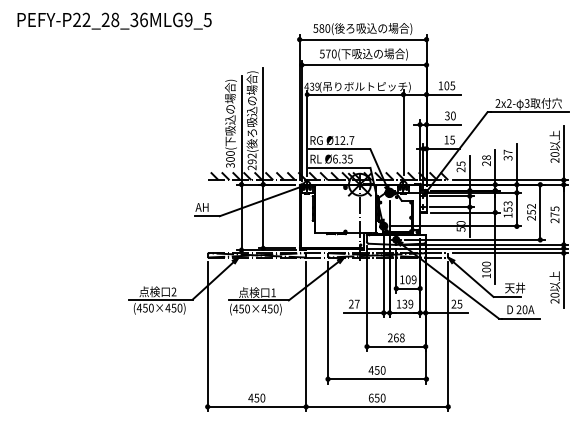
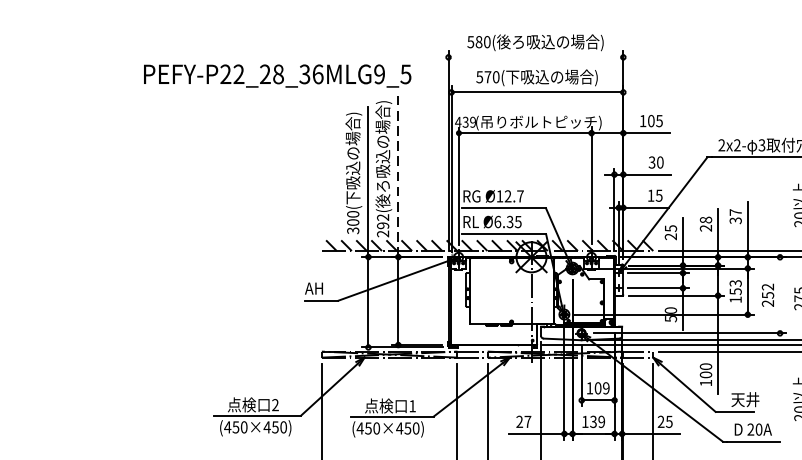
text: (114, 20) -> (277, 75), moved
line: (362, 39) -> (535, 57), removed
line: (263, 125) -> (398, 175), solid -> dashed
line: (540, 211) -> (780, 294), removed

